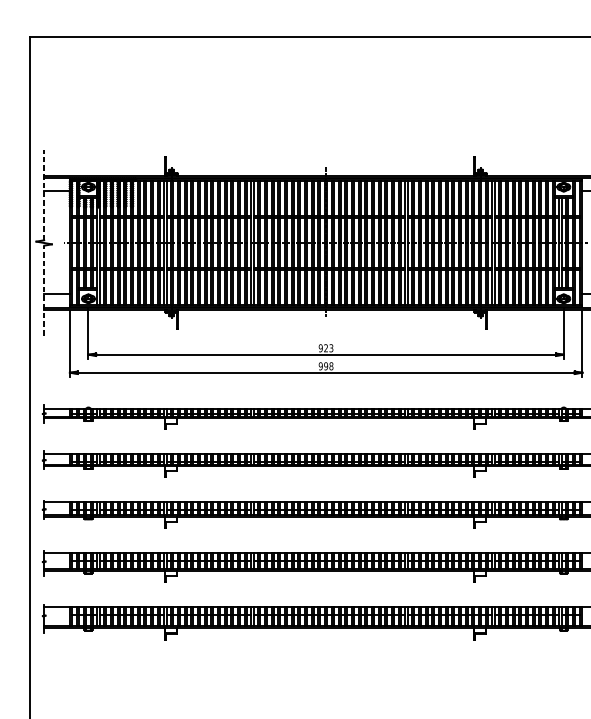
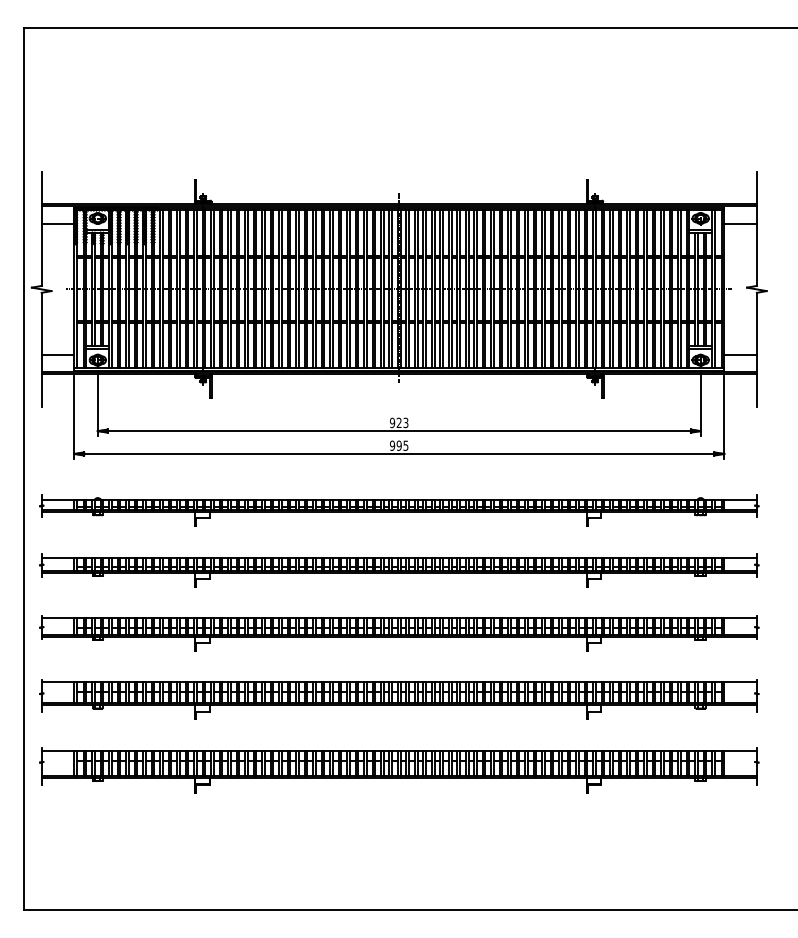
line: (44, 194) -> (41, 228), dashed -> solid
line: (44, 290) -> (41, 349), dashed -> solid
text: (331, 366) -> (405, 445), 998 -> 995

